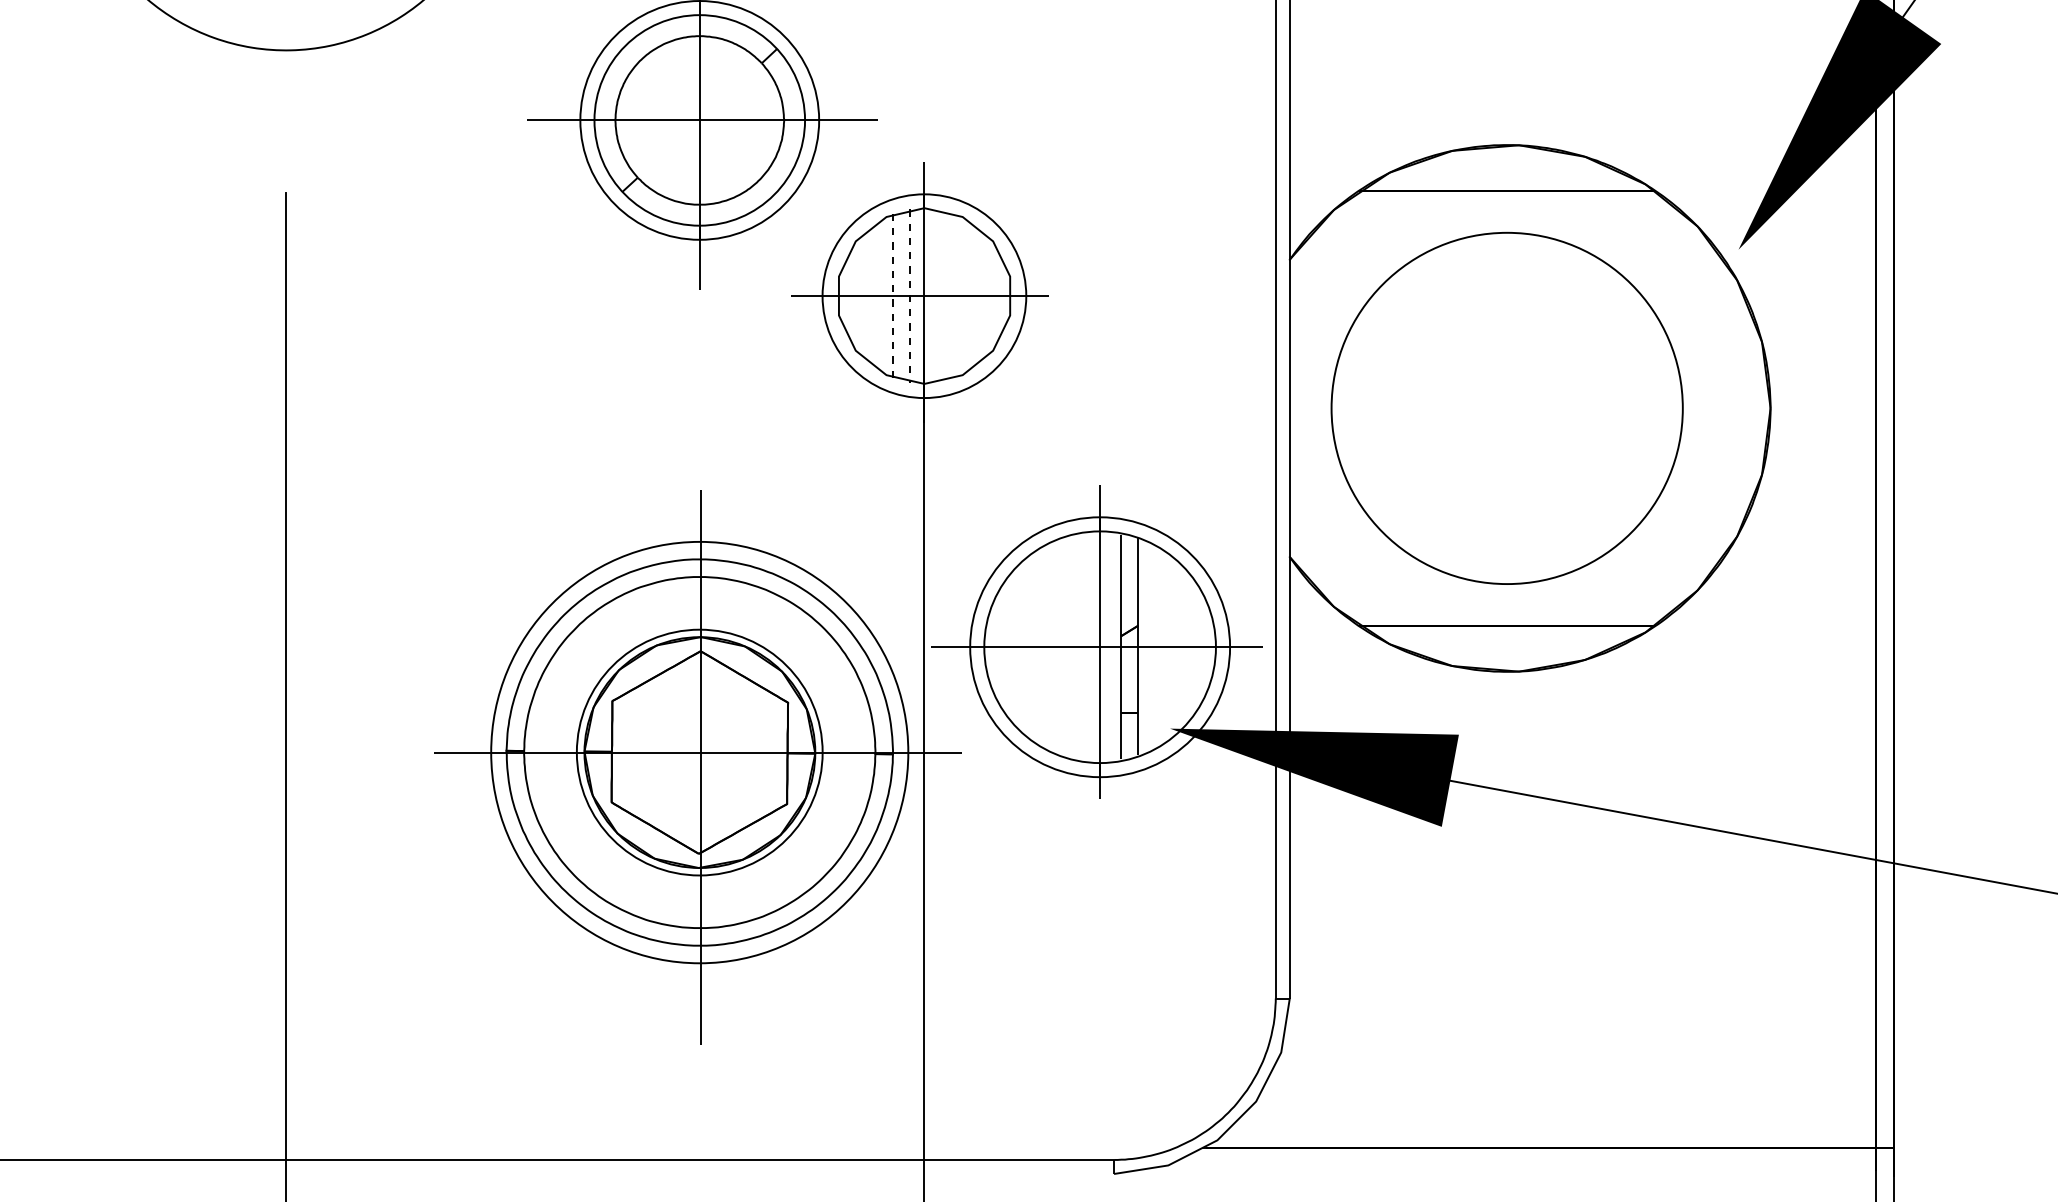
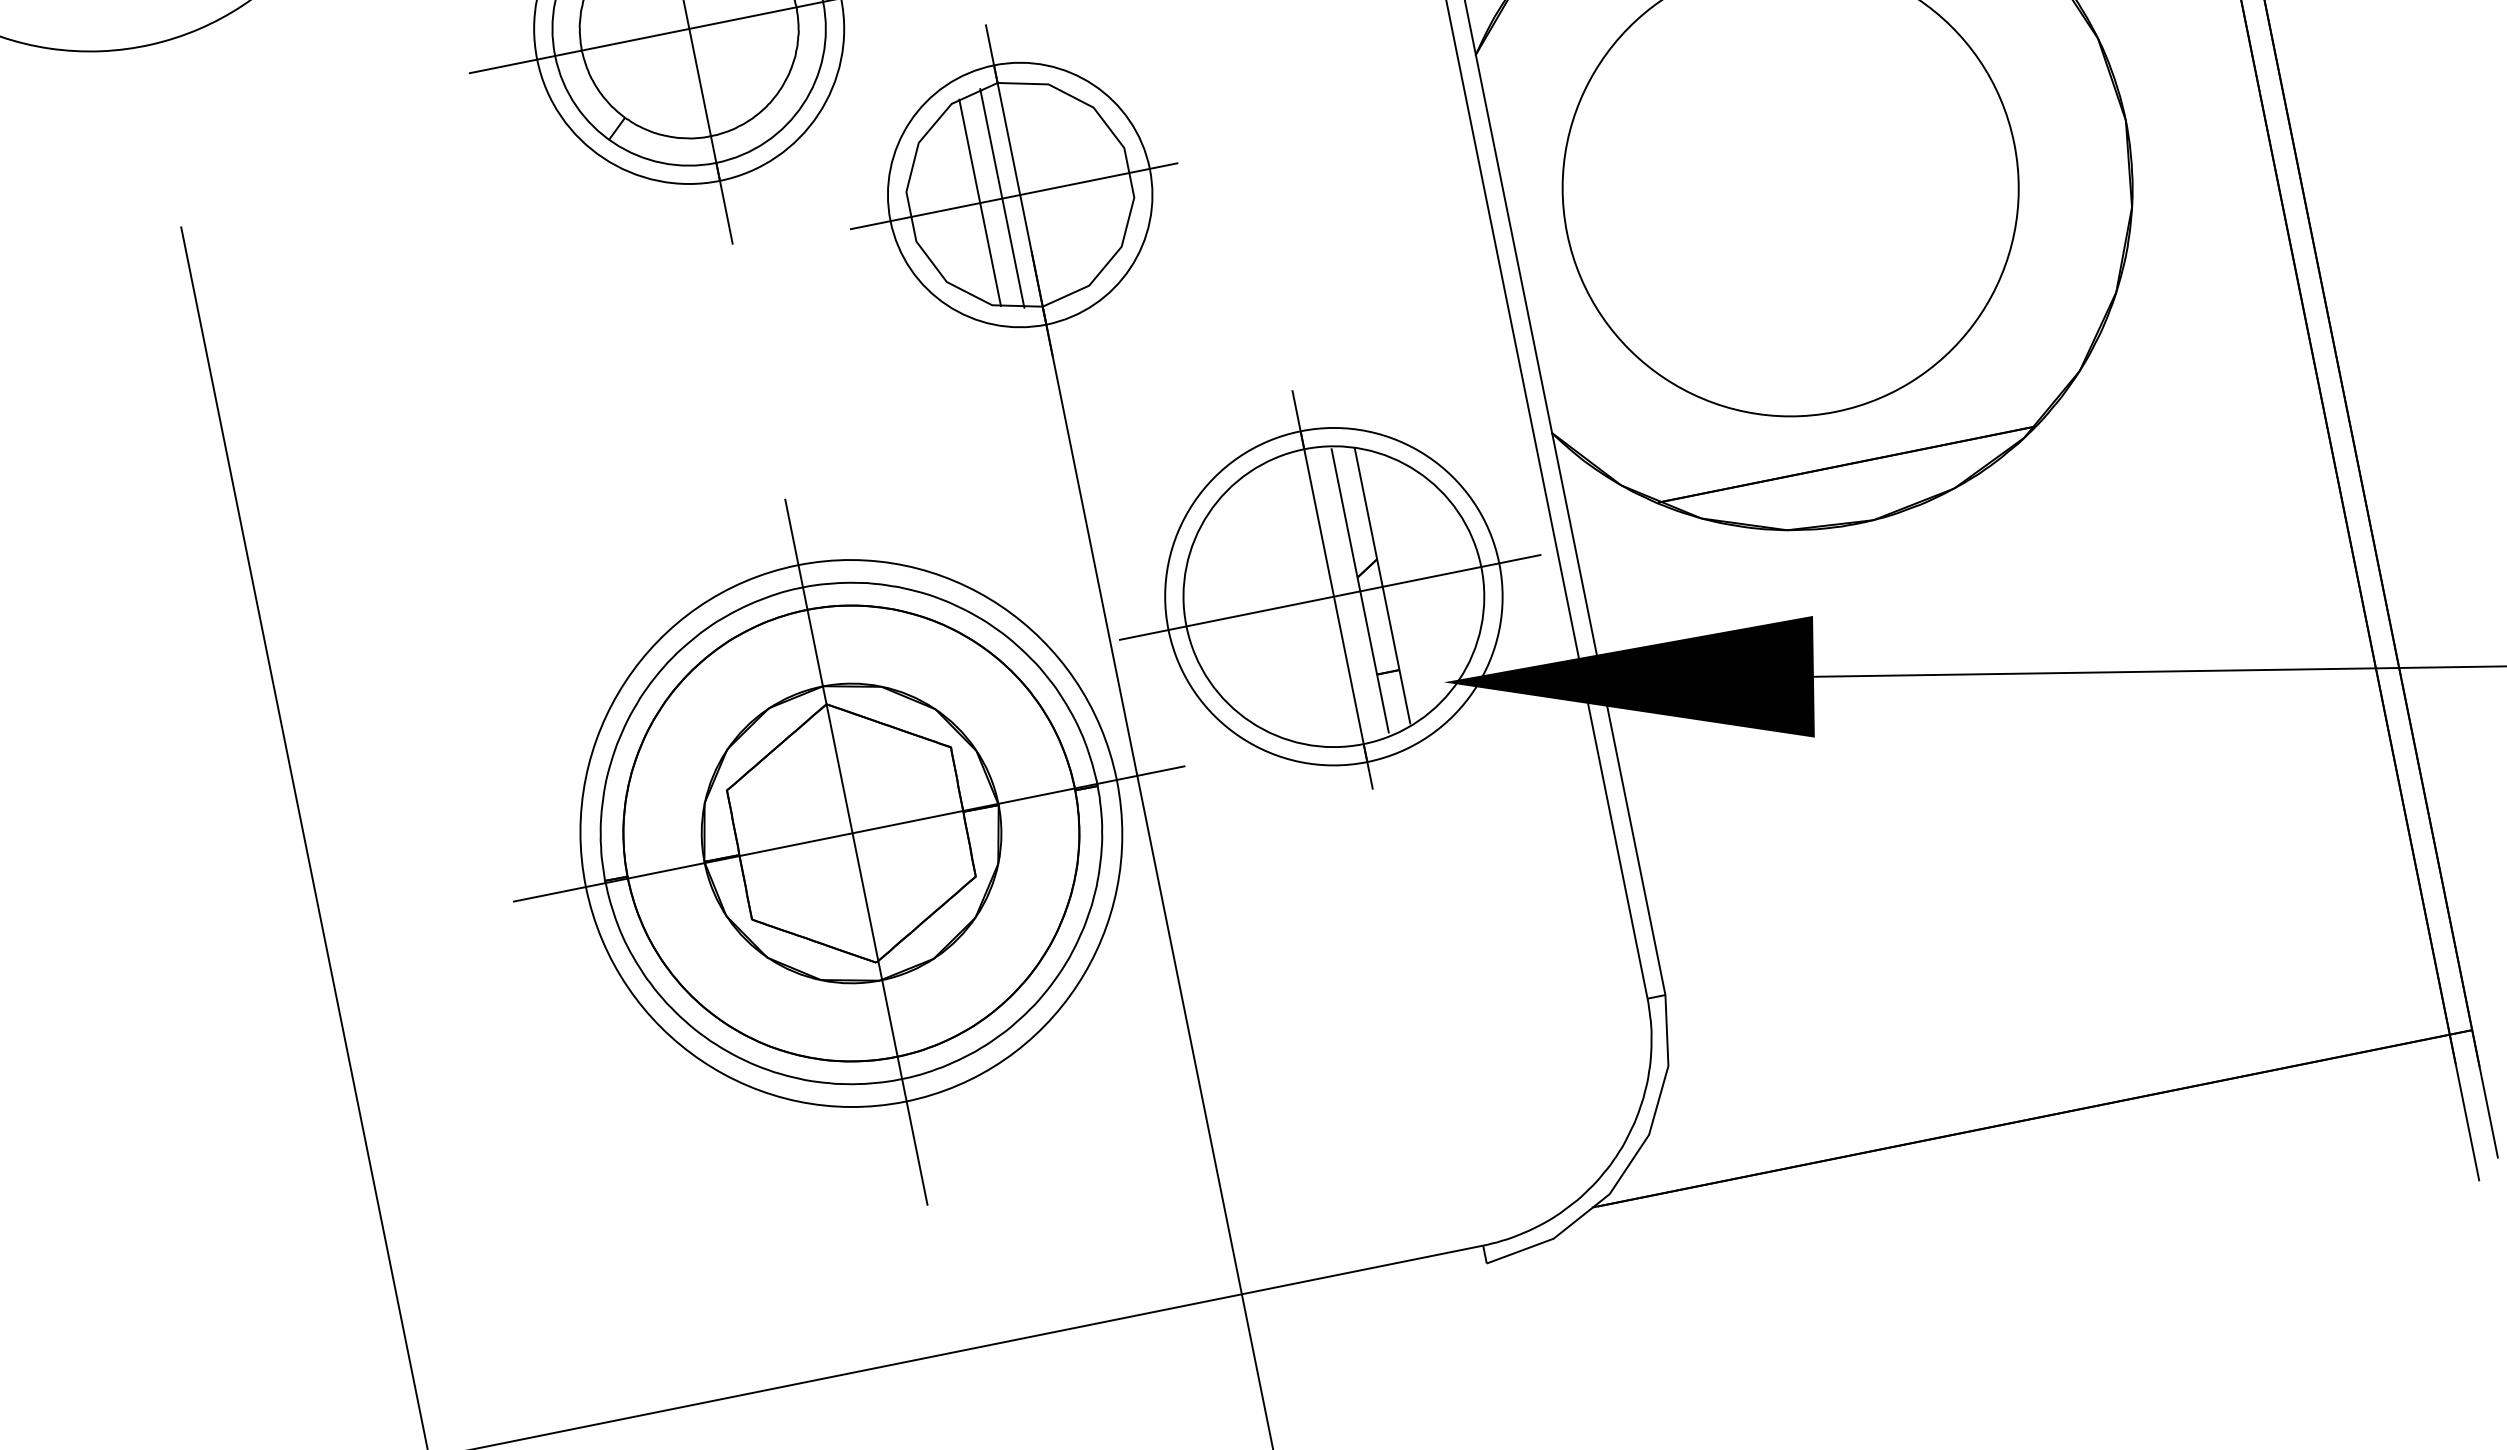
line: (893, 296) -> (980, 203), dashed -> solid
line: (910, 296) -> (1002, 198), dashed -> solid
circle: (699, 752) -> (851, 833), size x1.43

